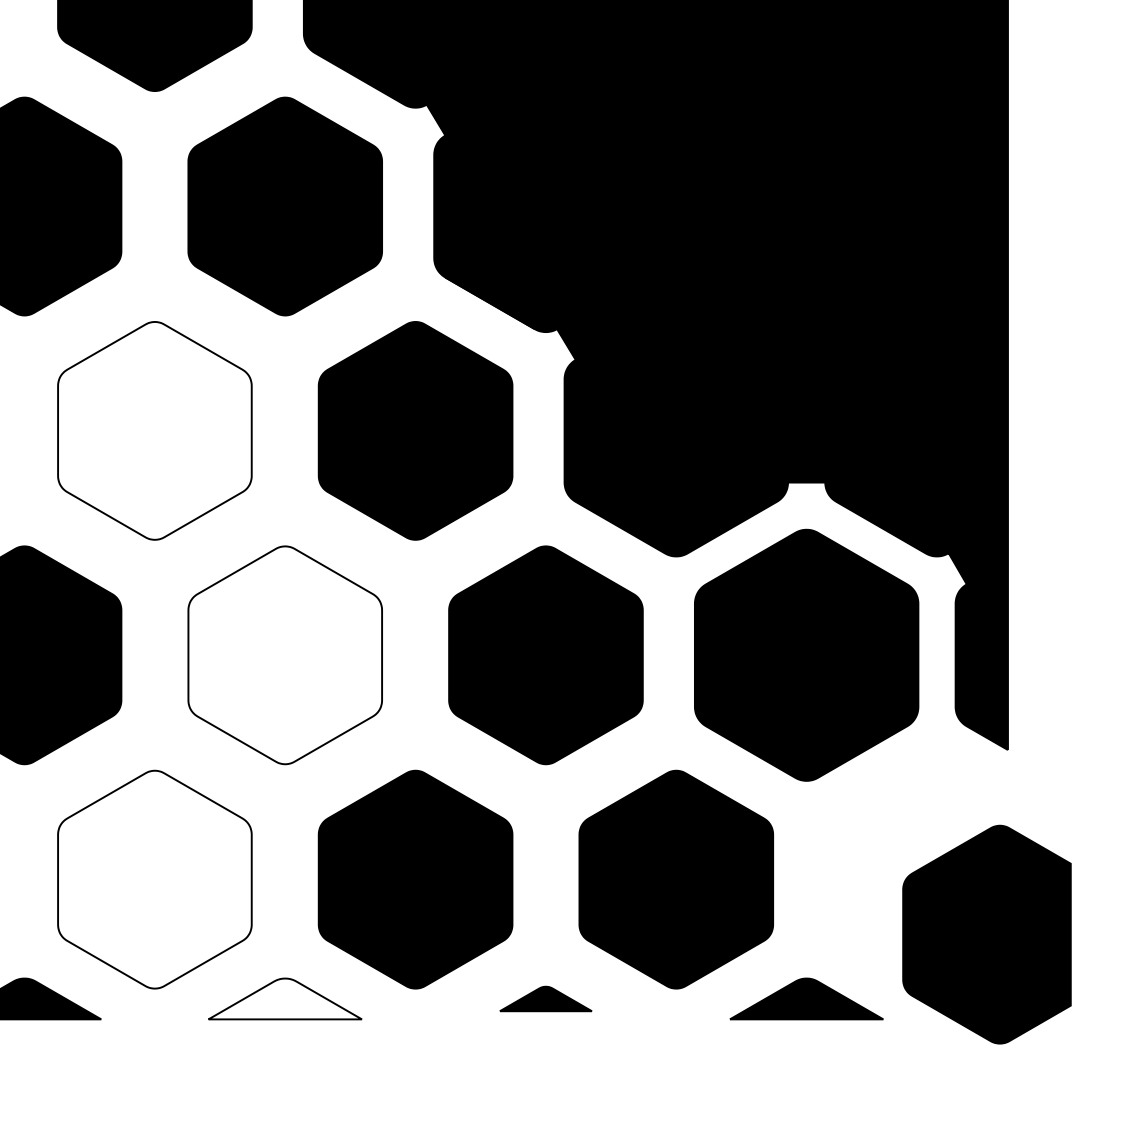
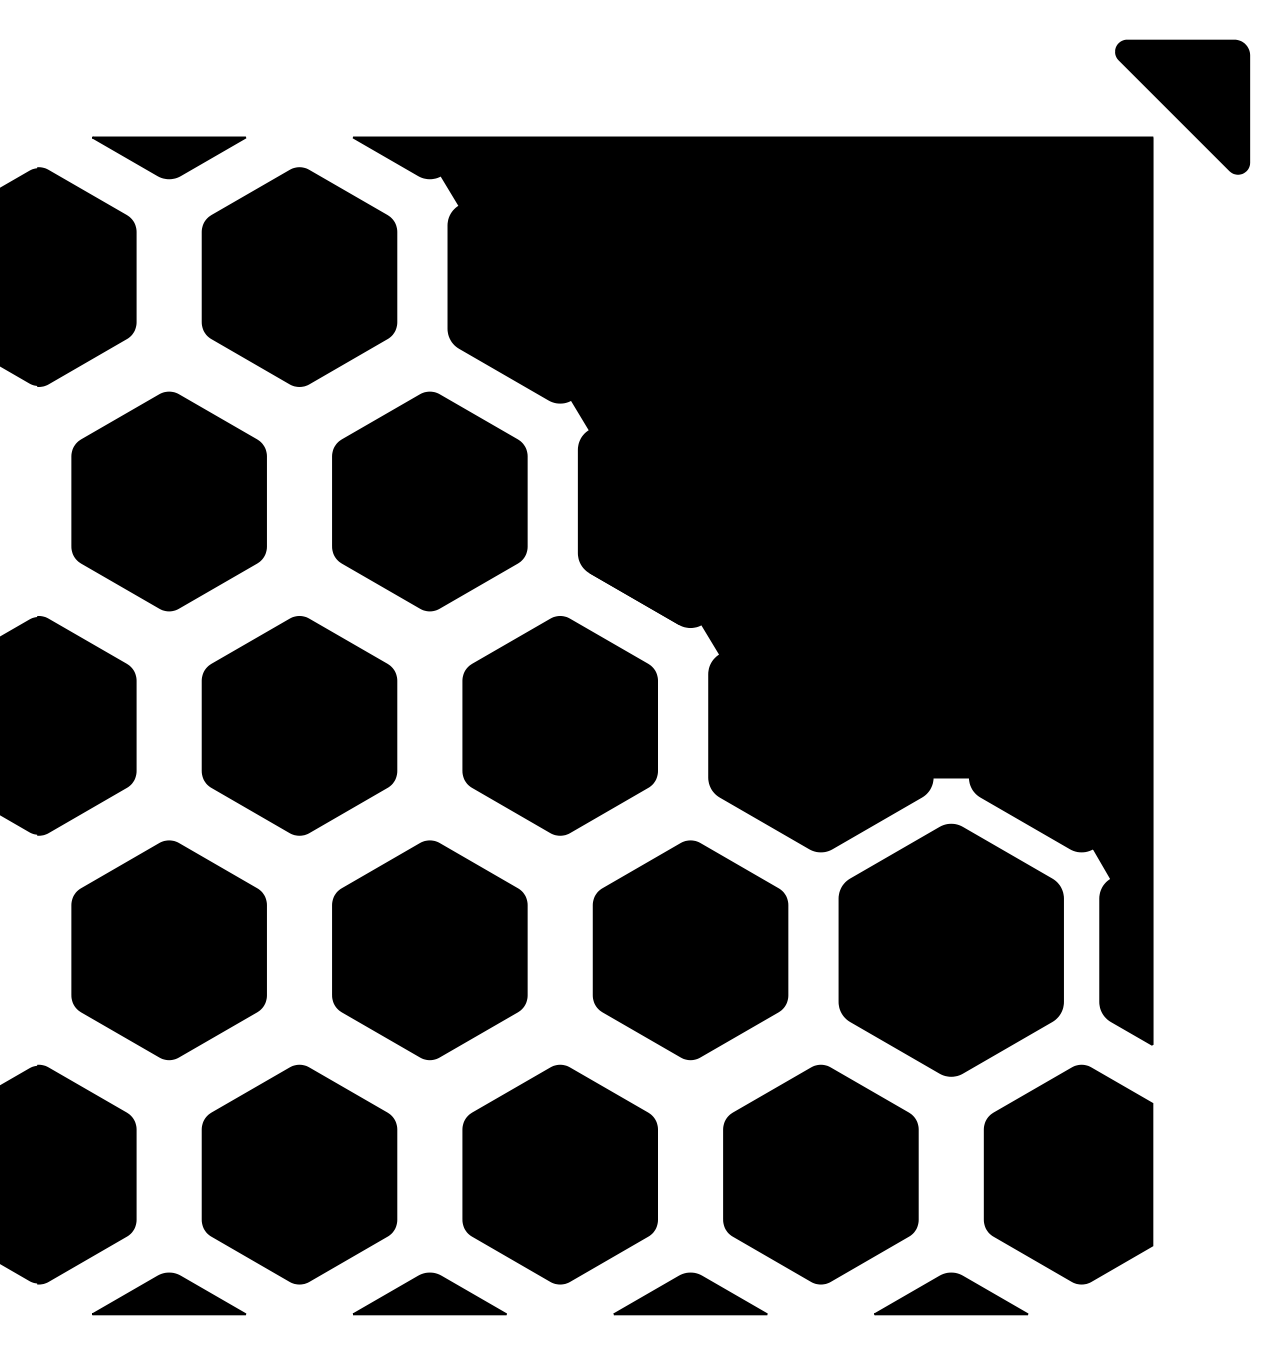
fill: (154, 430) -> (299, 725), added
fill: (284, 655) -> (429, 950), added
fill: (154, 879) -> (299, 1174), added
part: (986, 934) -> (1068, 1174), moved
fill: (284, 998) -> (429, 1293), added
part: (545, 998) -> (690, 1293), size x1.67

